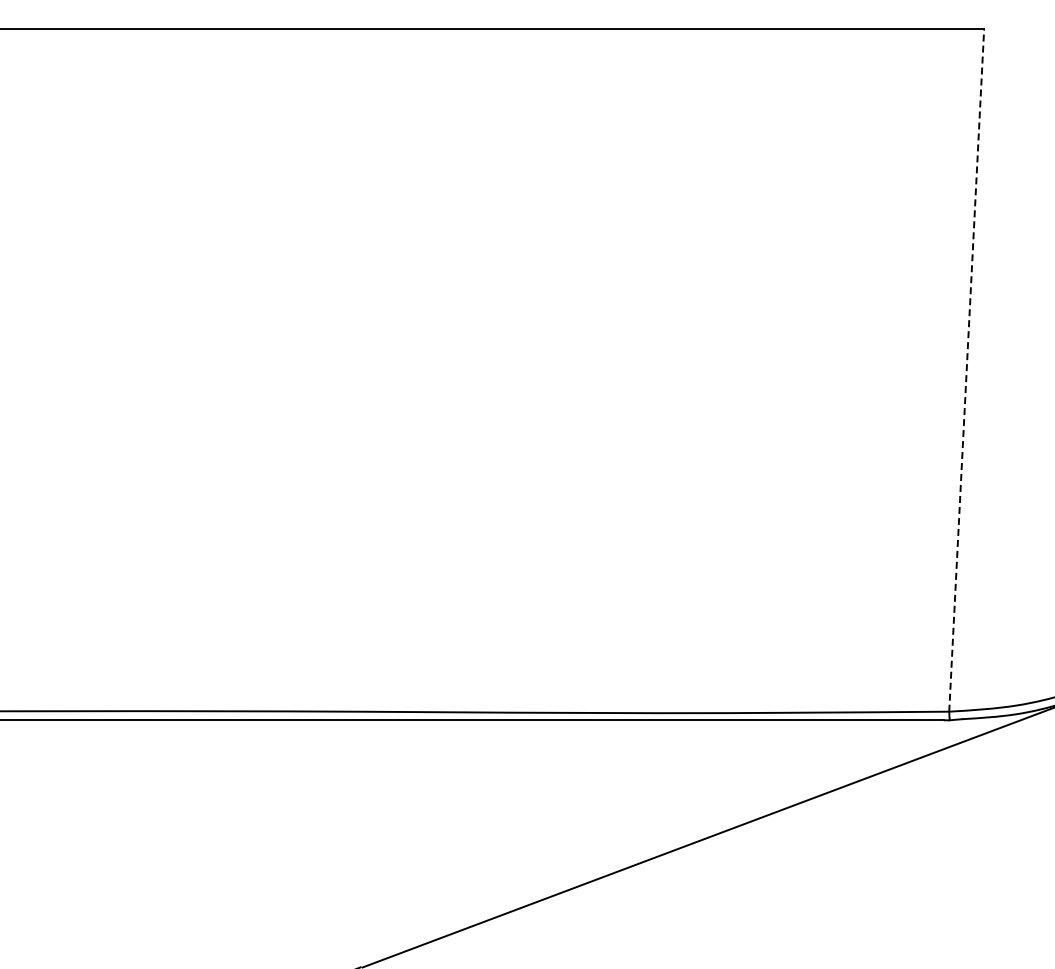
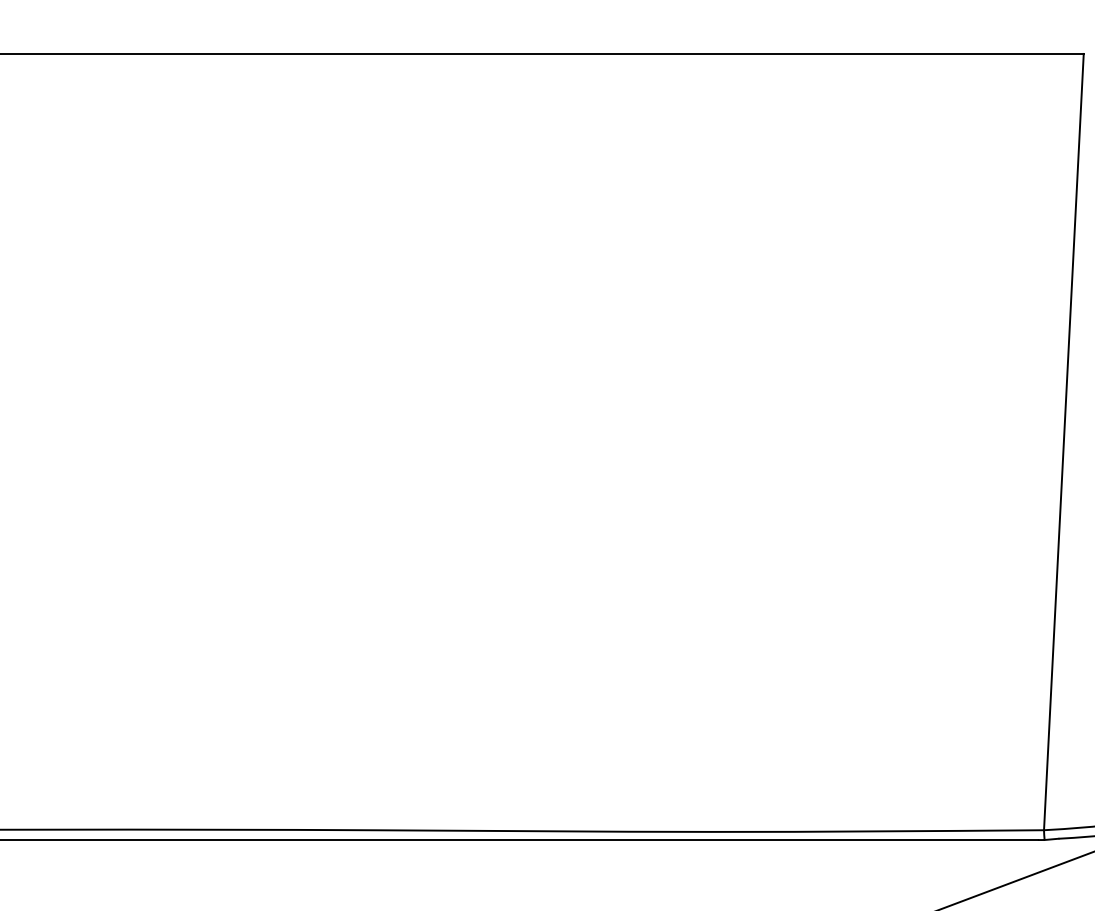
line: (966, 370) -> (1063, 442), dashed -> solid

